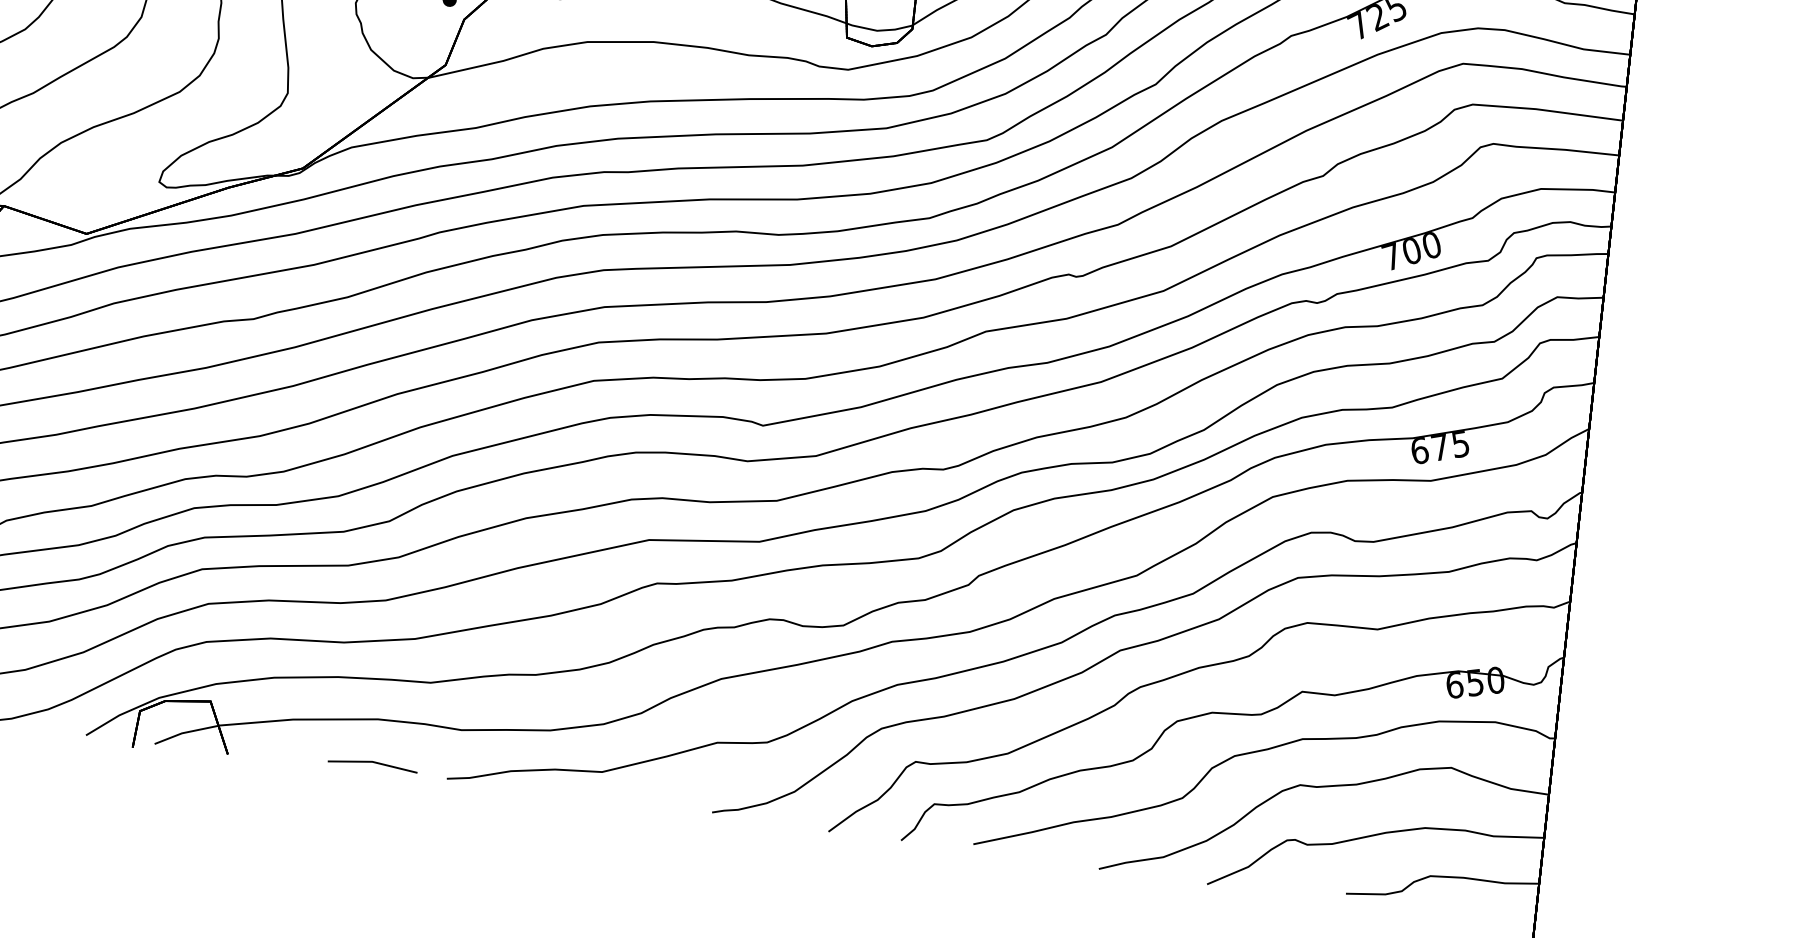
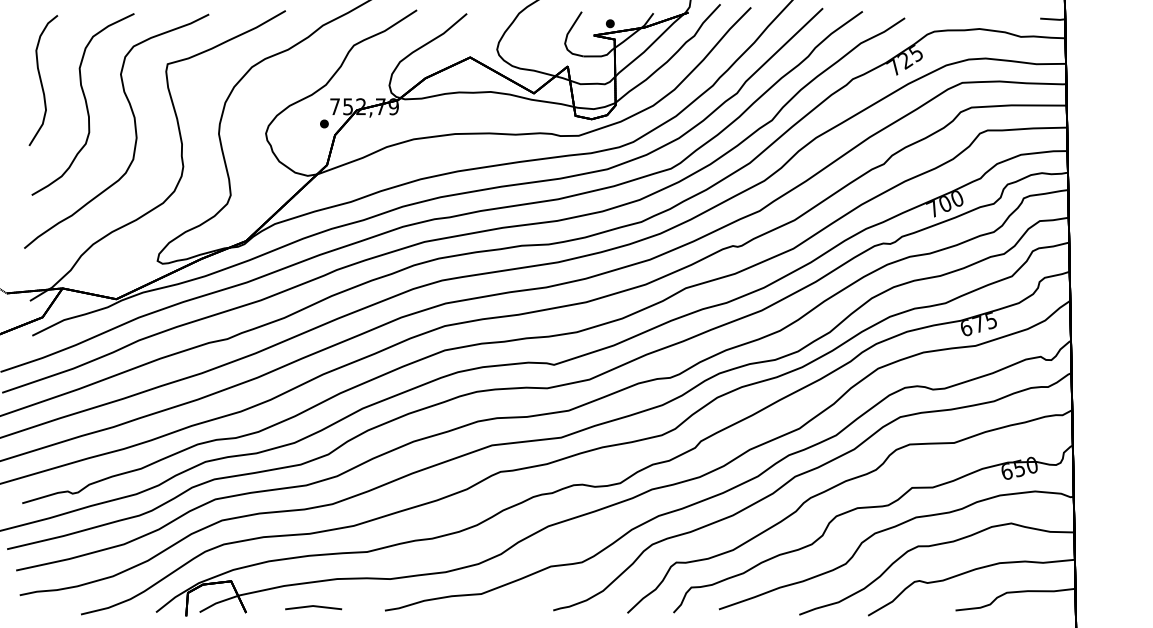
line: (372, 762) -> (313, 606), moved

